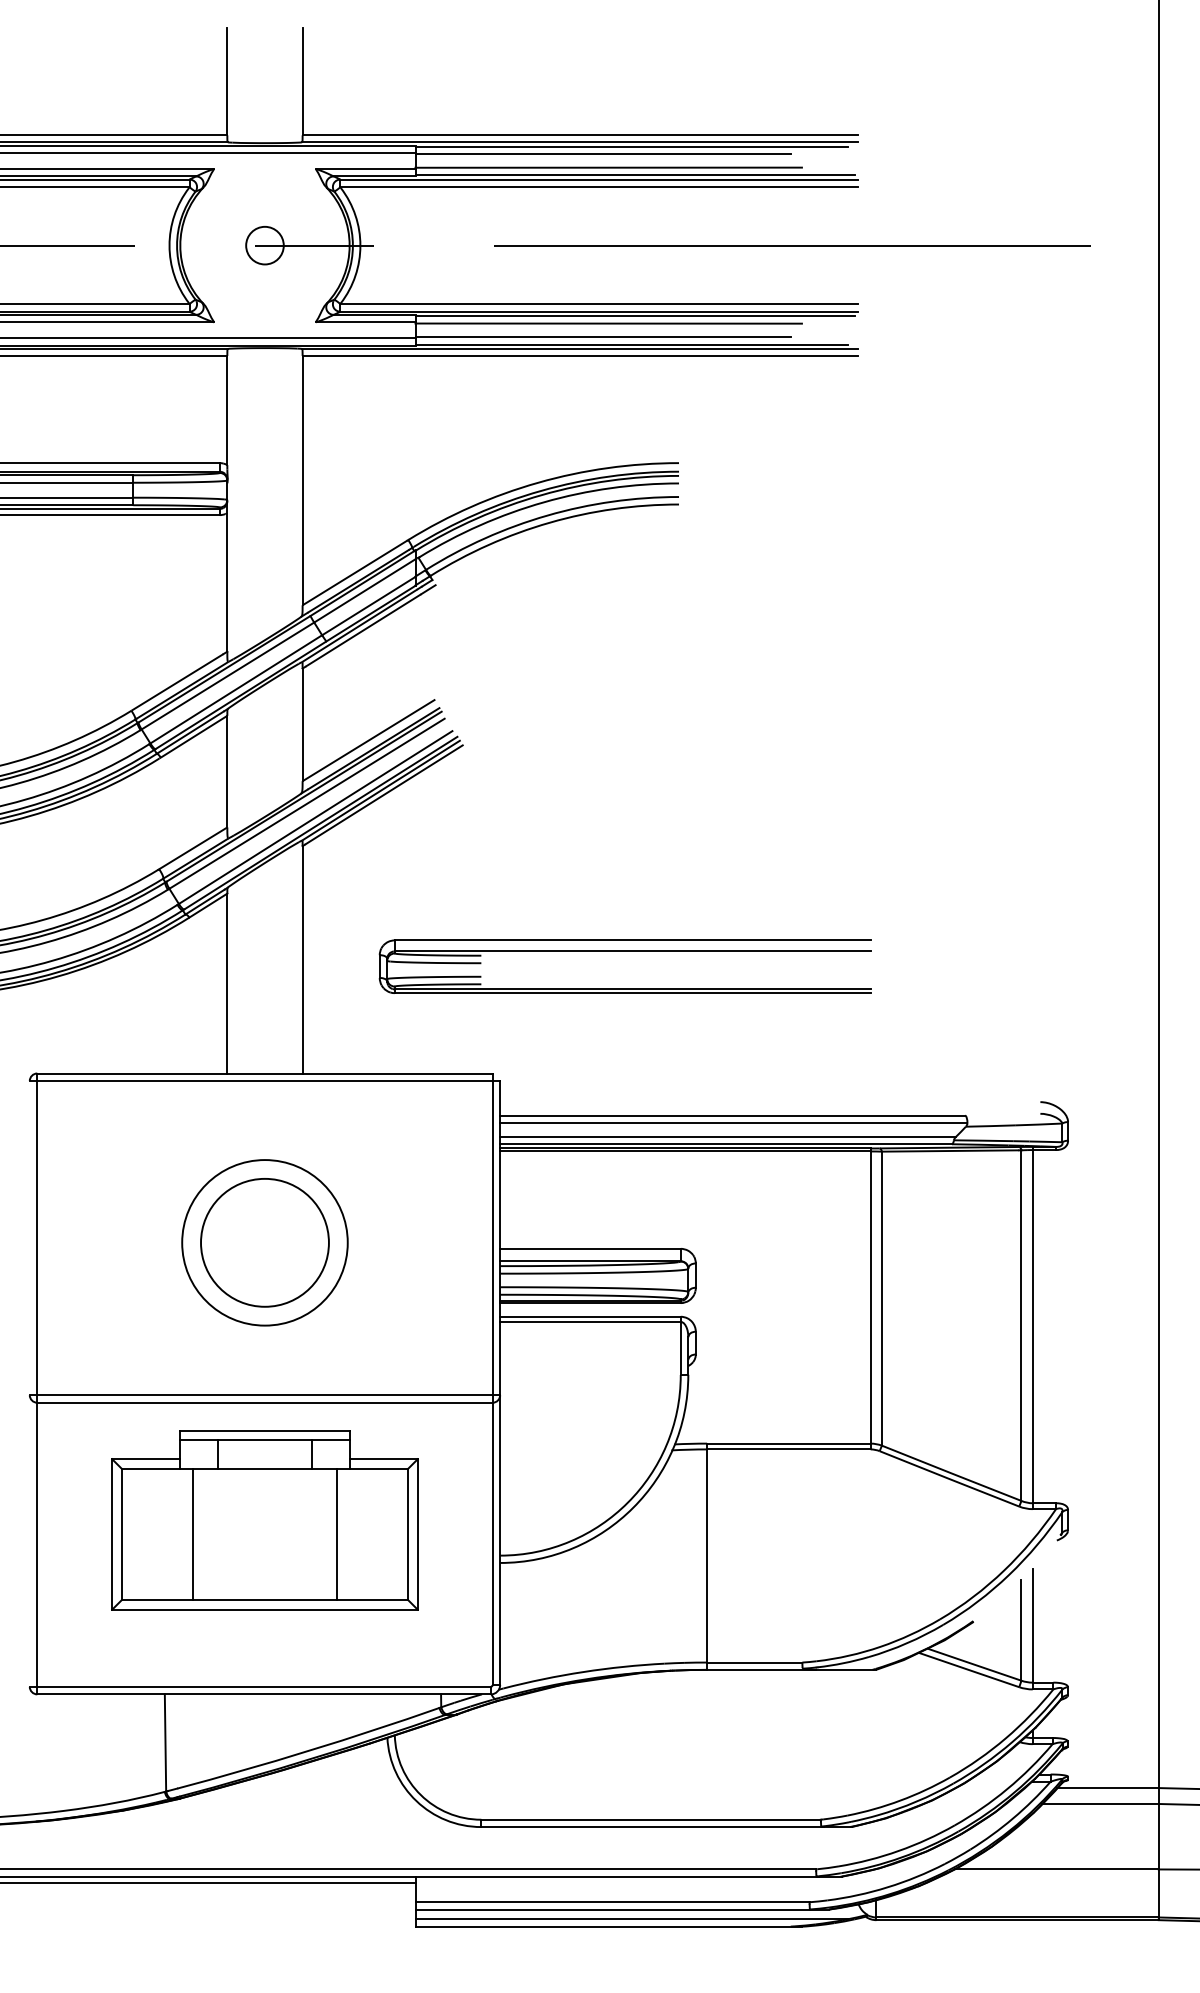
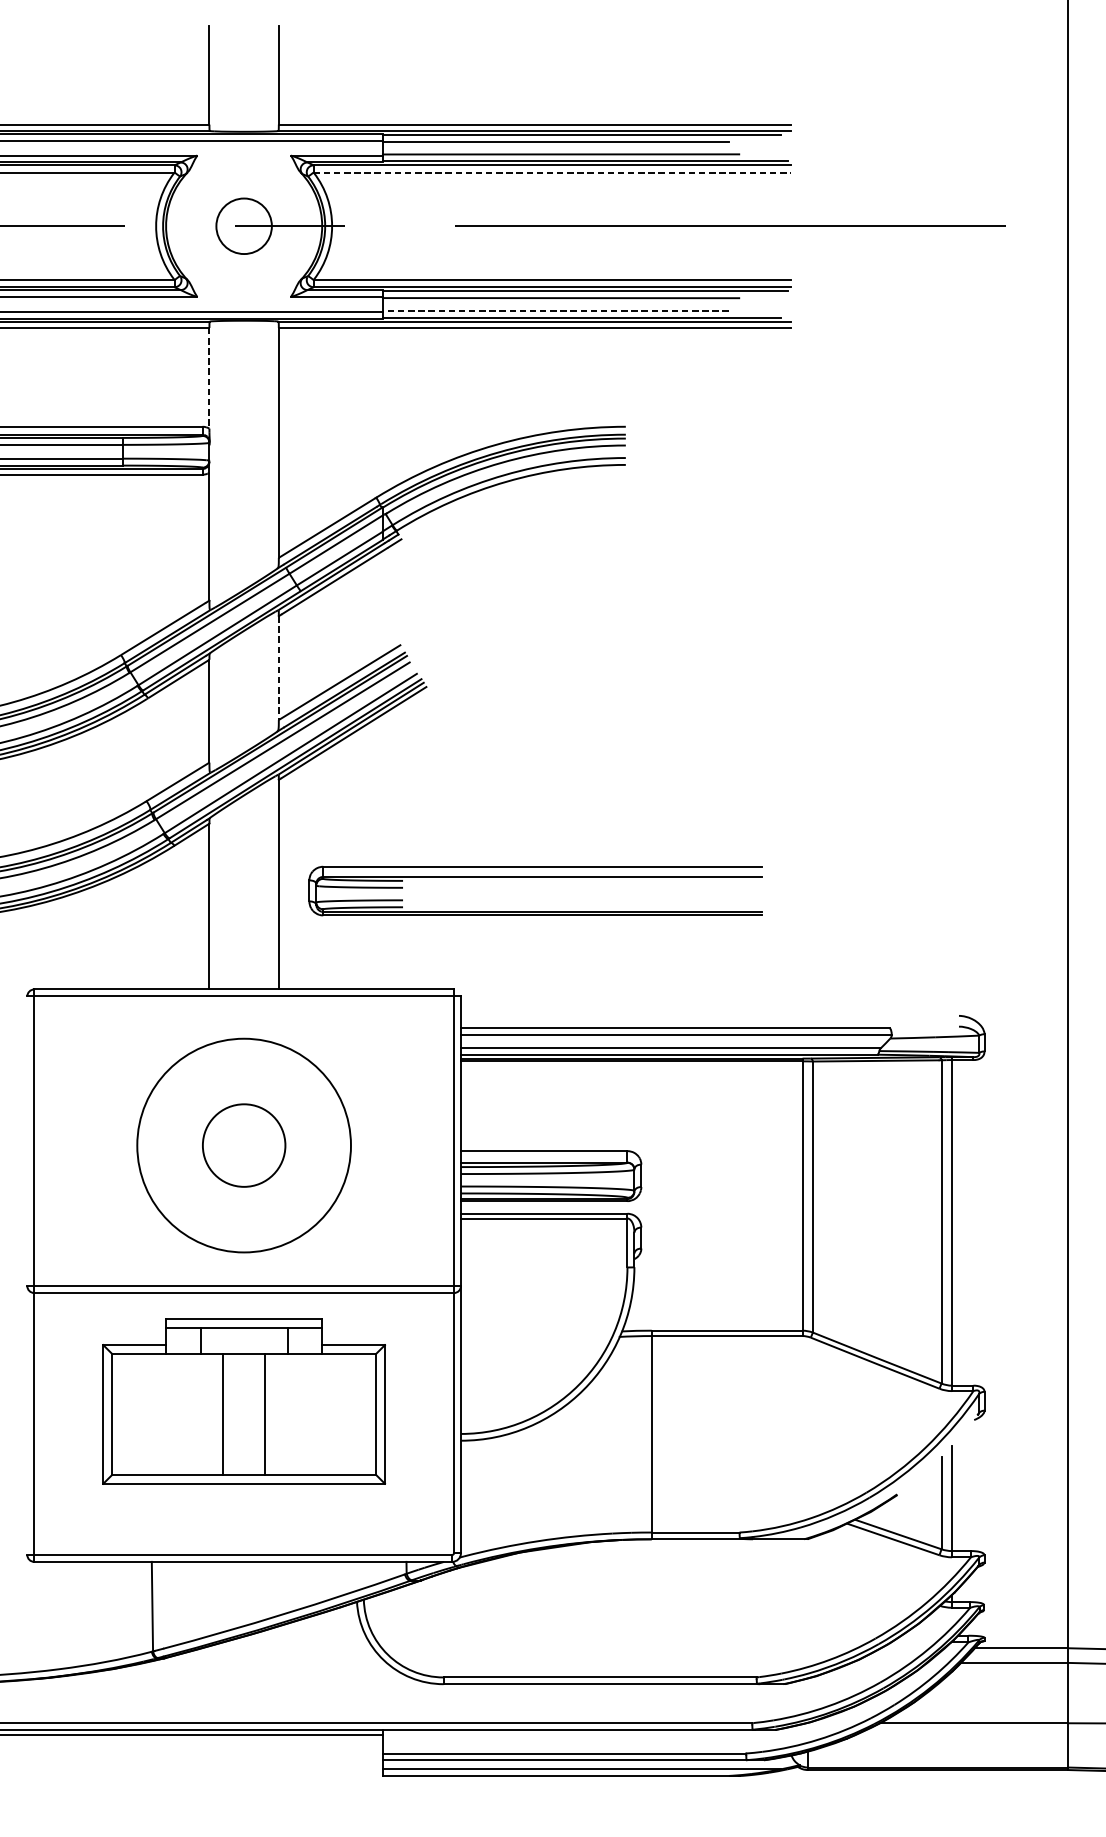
line: (599, 187) -> (552, 172), solid -> dashed
circle: (264, 245) -> (243, 226), size x1.6
line: (603, 337) -> (556, 310), solid -> dashed
line: (227, 410) -> (209, 378), solid -> dashed
line: (302, 725) -> (278, 668), solid -> dashed
part: (624, 951) -> (535, 877), moved
circle: (264, 1242) -> (243, 1145), size x0.7
circle: (264, 1242) -> (243, 1145), size x1.4
line: (193, 1534) -> (223, 1414), moved
line: (336, 1534) -> (264, 1414), moved

